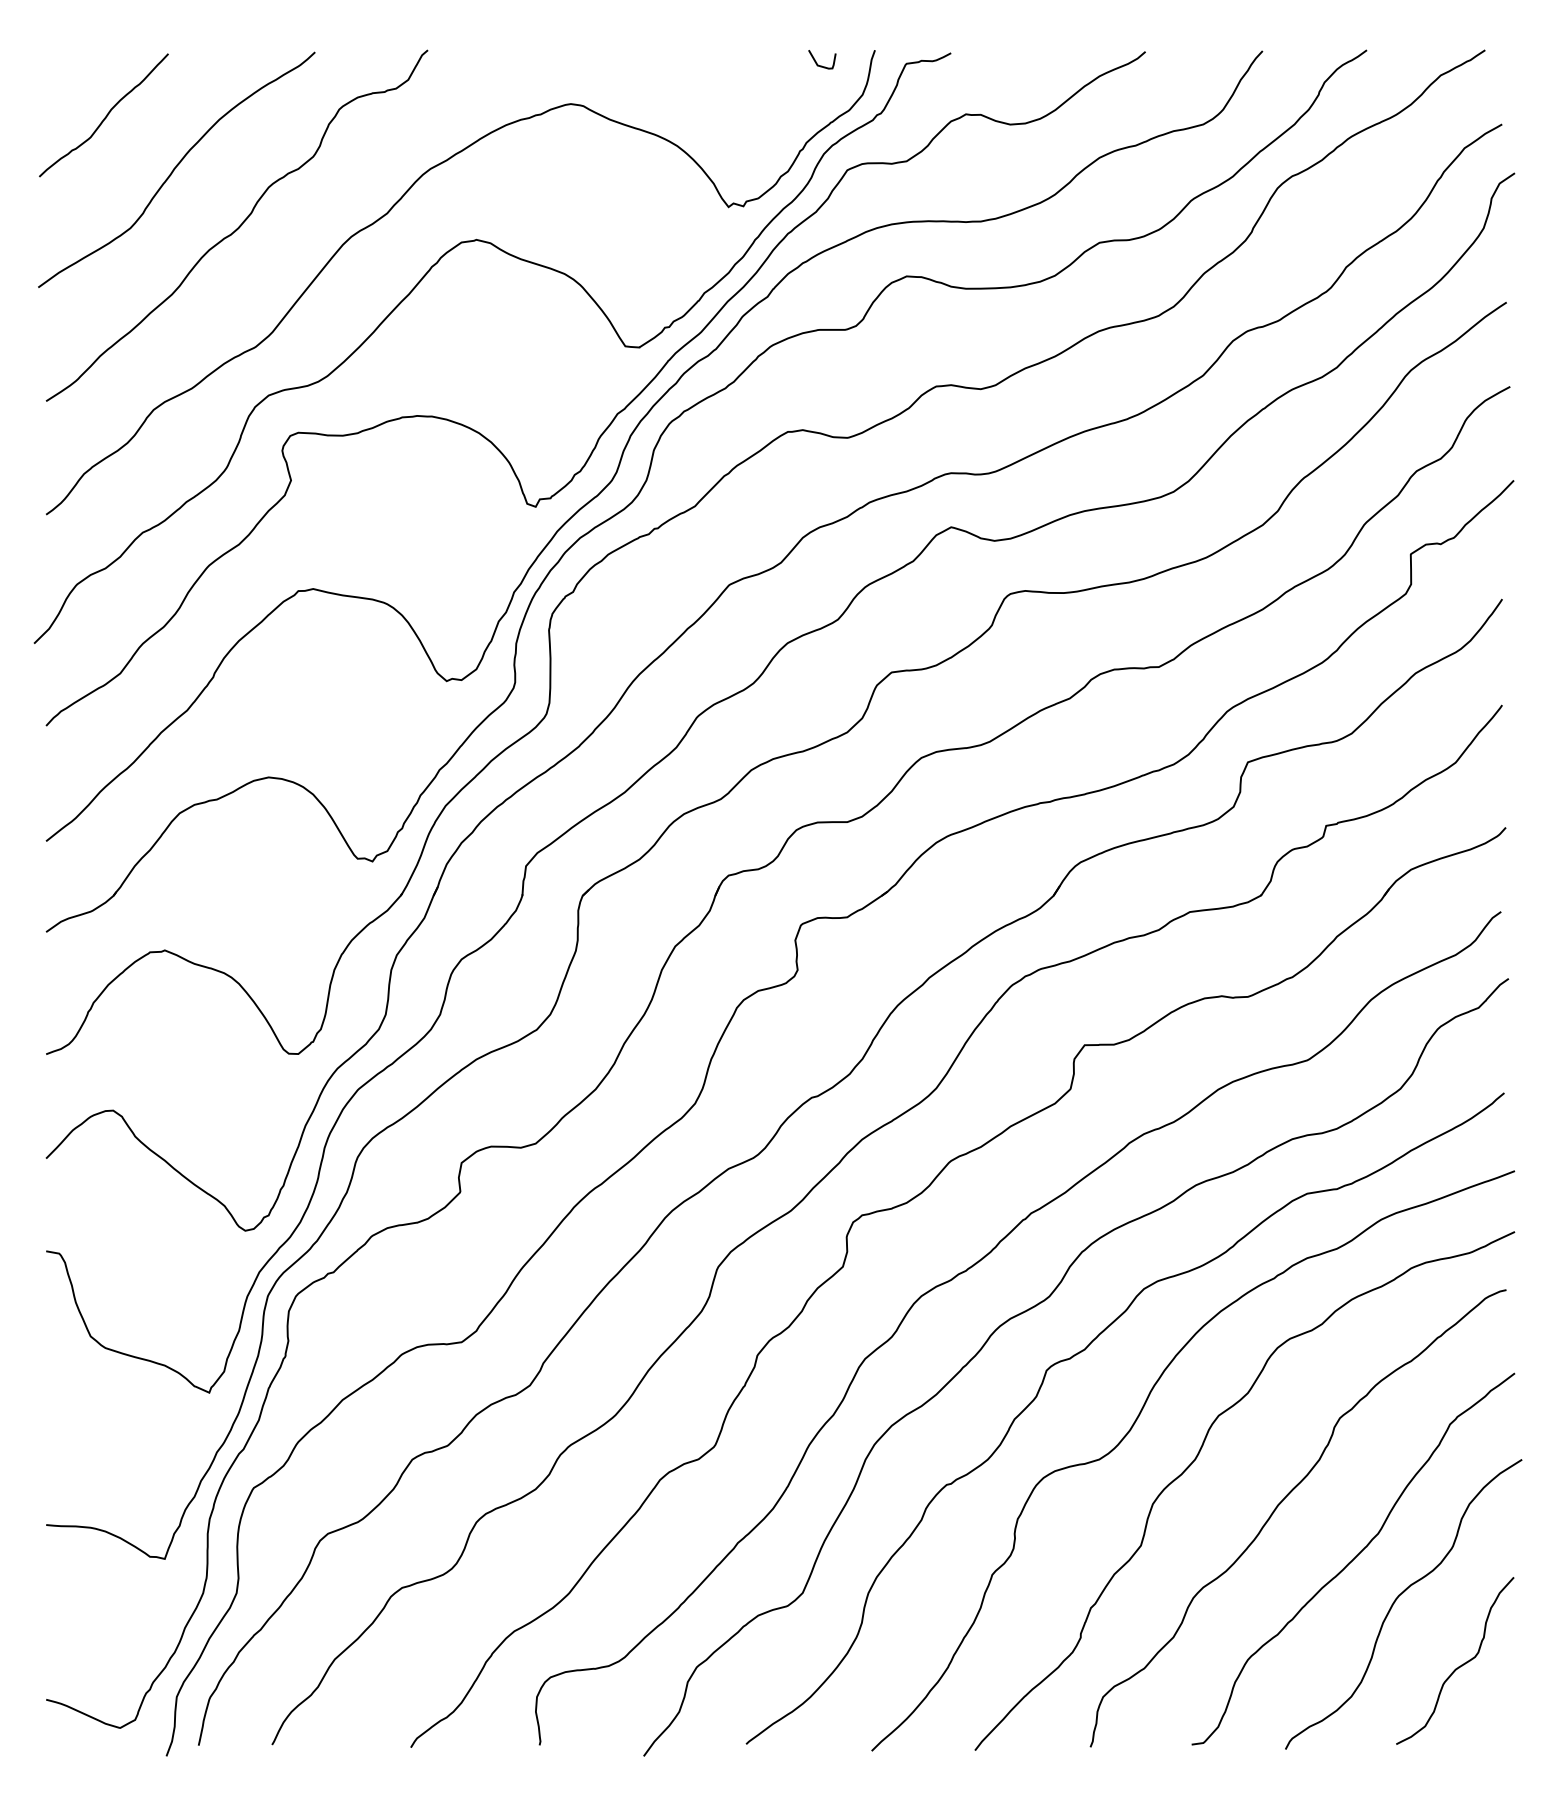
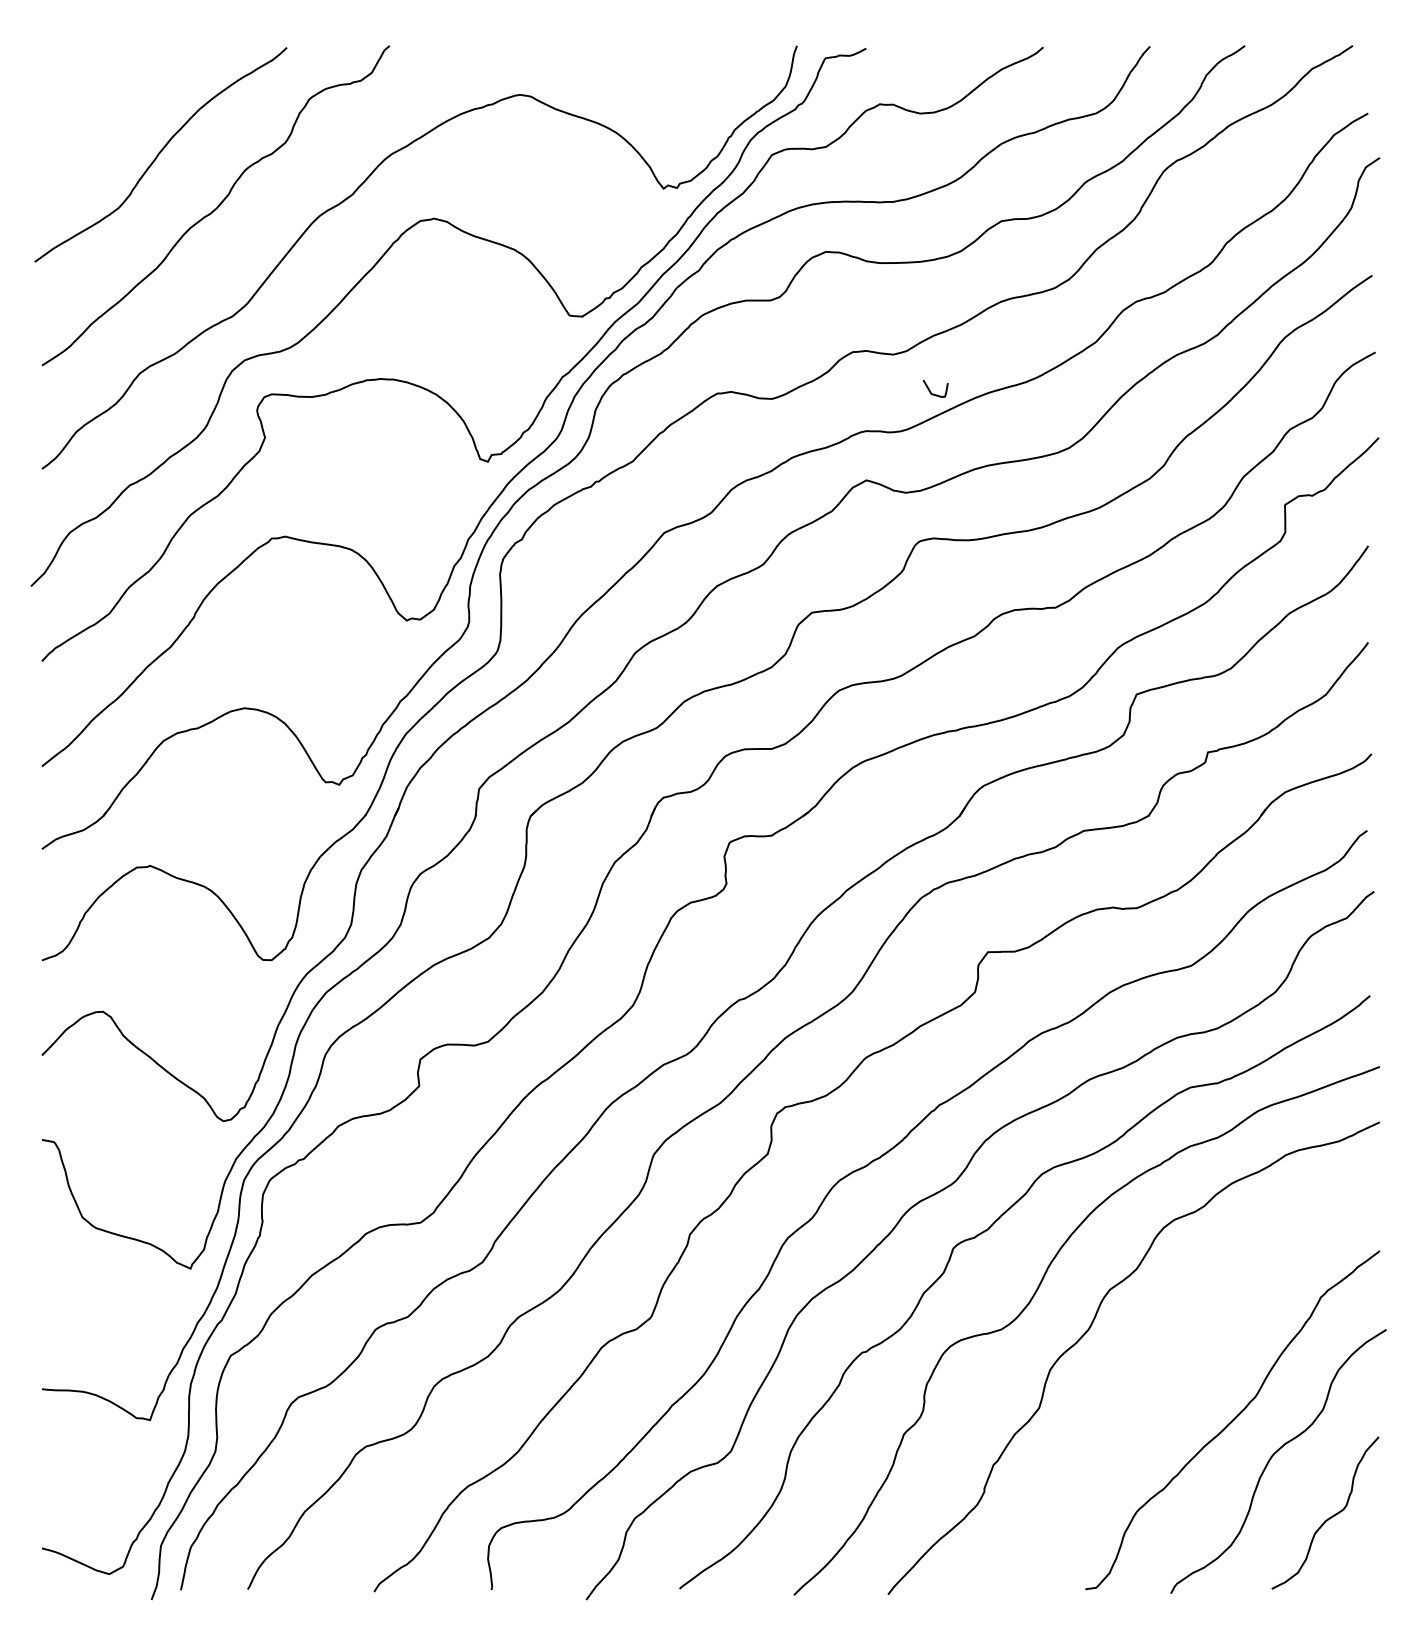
curve: (822, 65) -> (935, 394), moved
curve: (105, 116) -> (96, 106), removed
curve: (1282, 1502) -> (1168, 1368), removed

